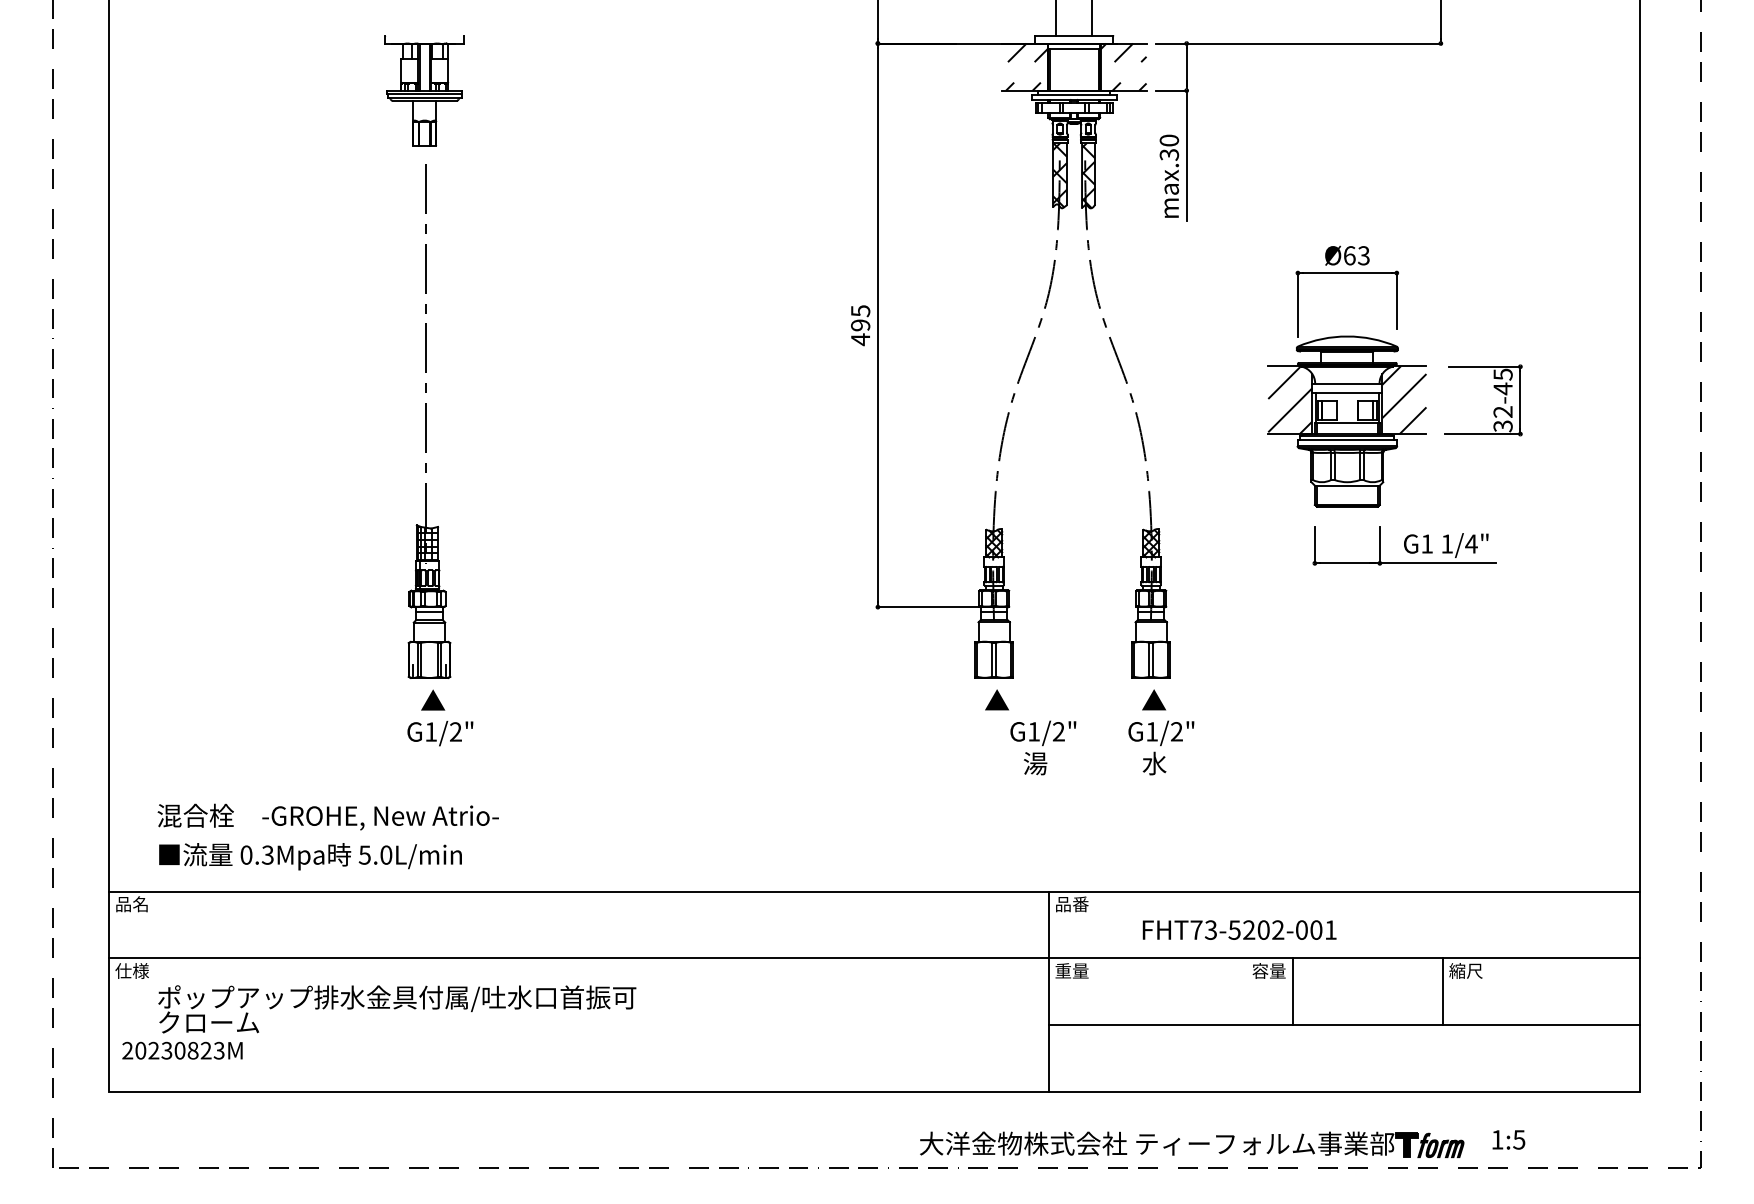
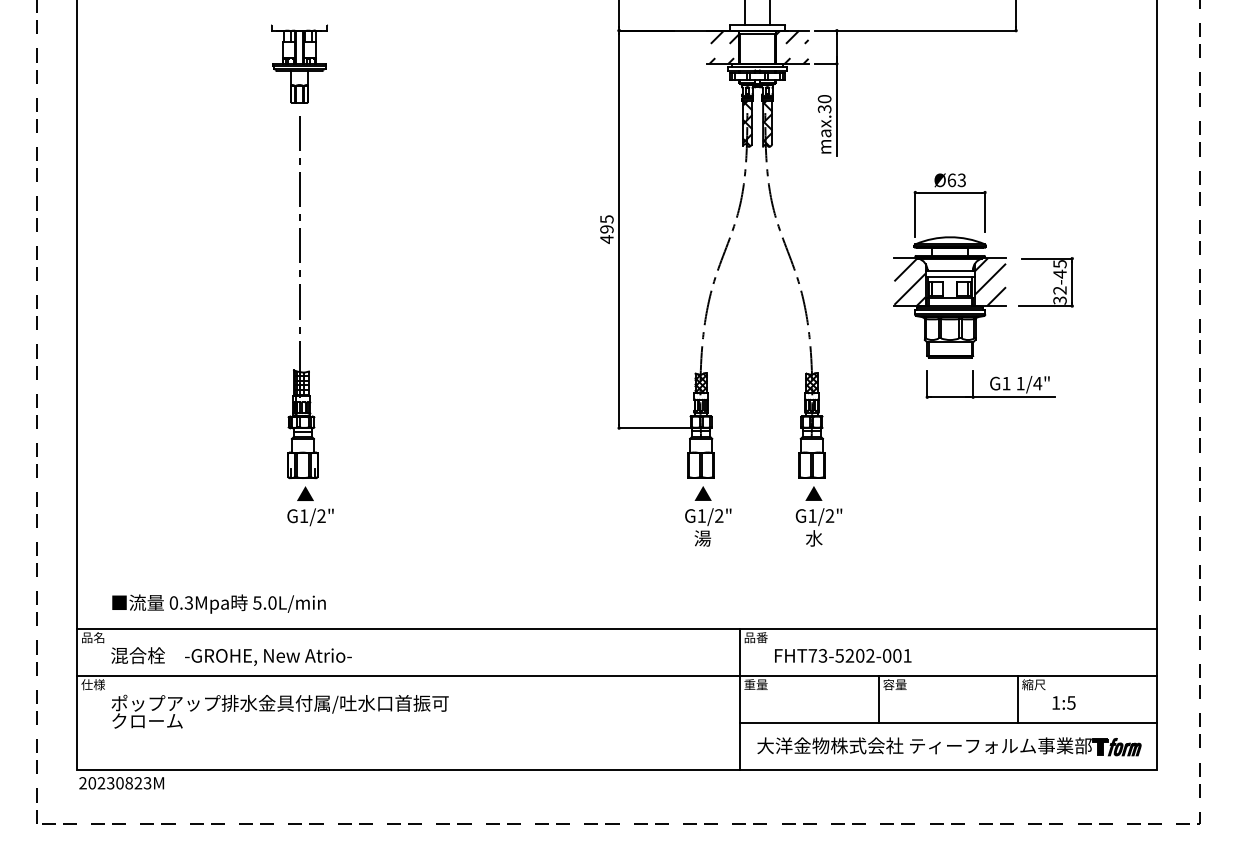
text: (1043, 747) -> (708, 527), moved
text: (327, 816) -> (230, 656), moved
text: (1239, 929) -> (843, 655), moved
line: (1293, 991) -> (879, 699), moved
text: (182, 1050) -> (121, 783), moved
text: (1508, 1139) -> (1063, 702), moved
part: (1192, 1144) -> (949, 746), moved

